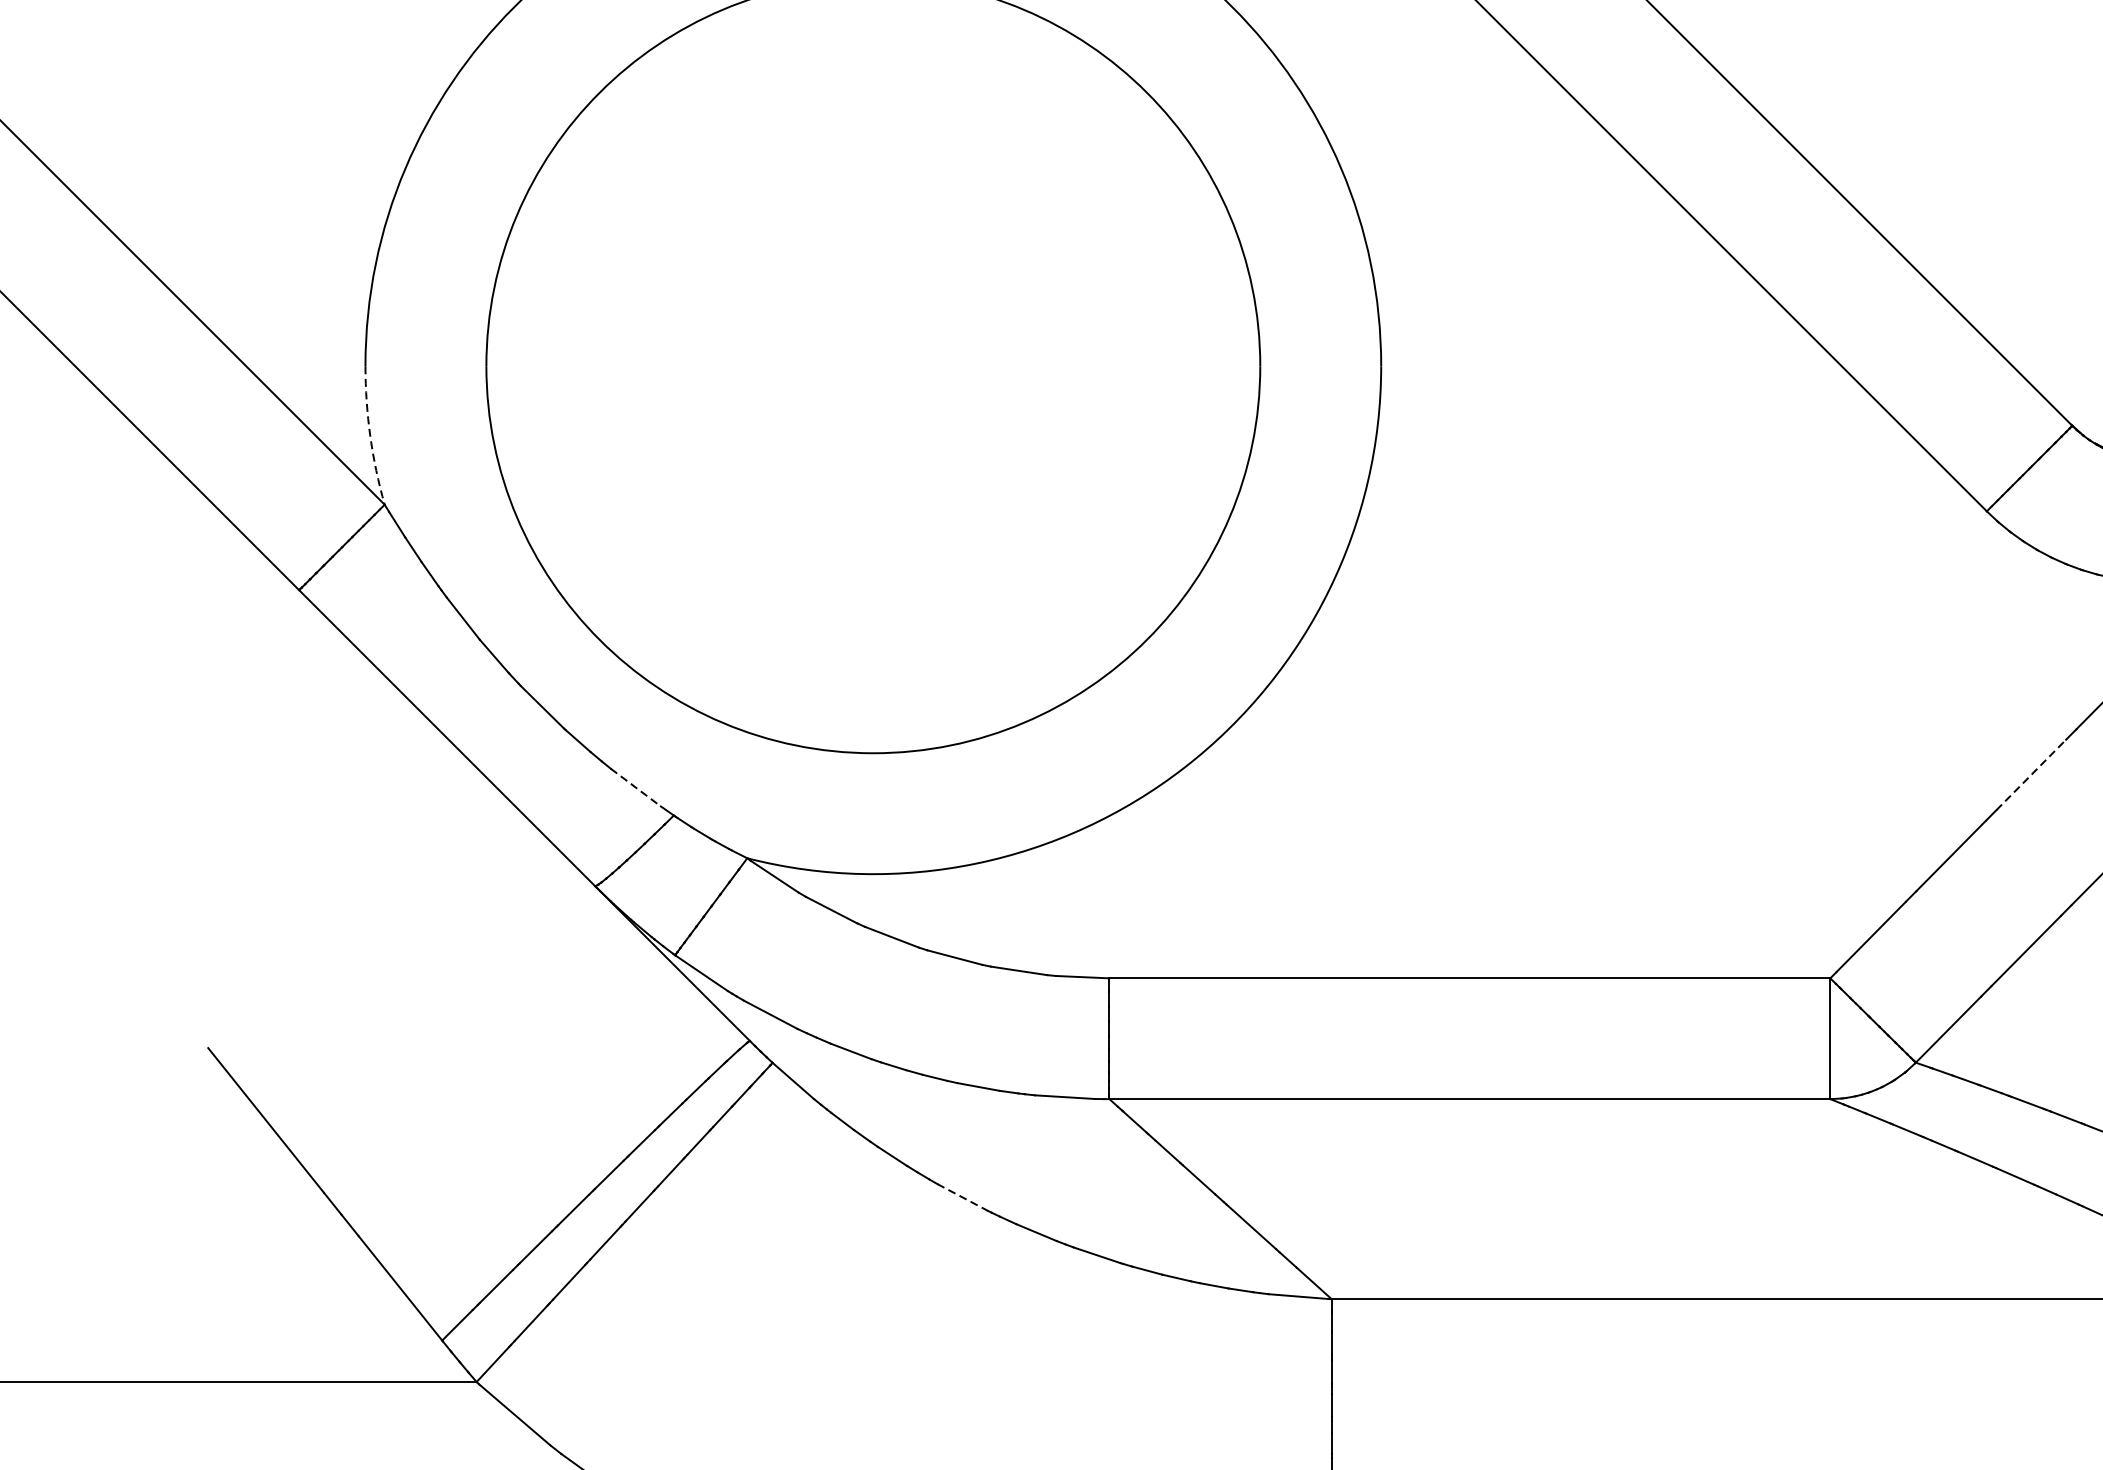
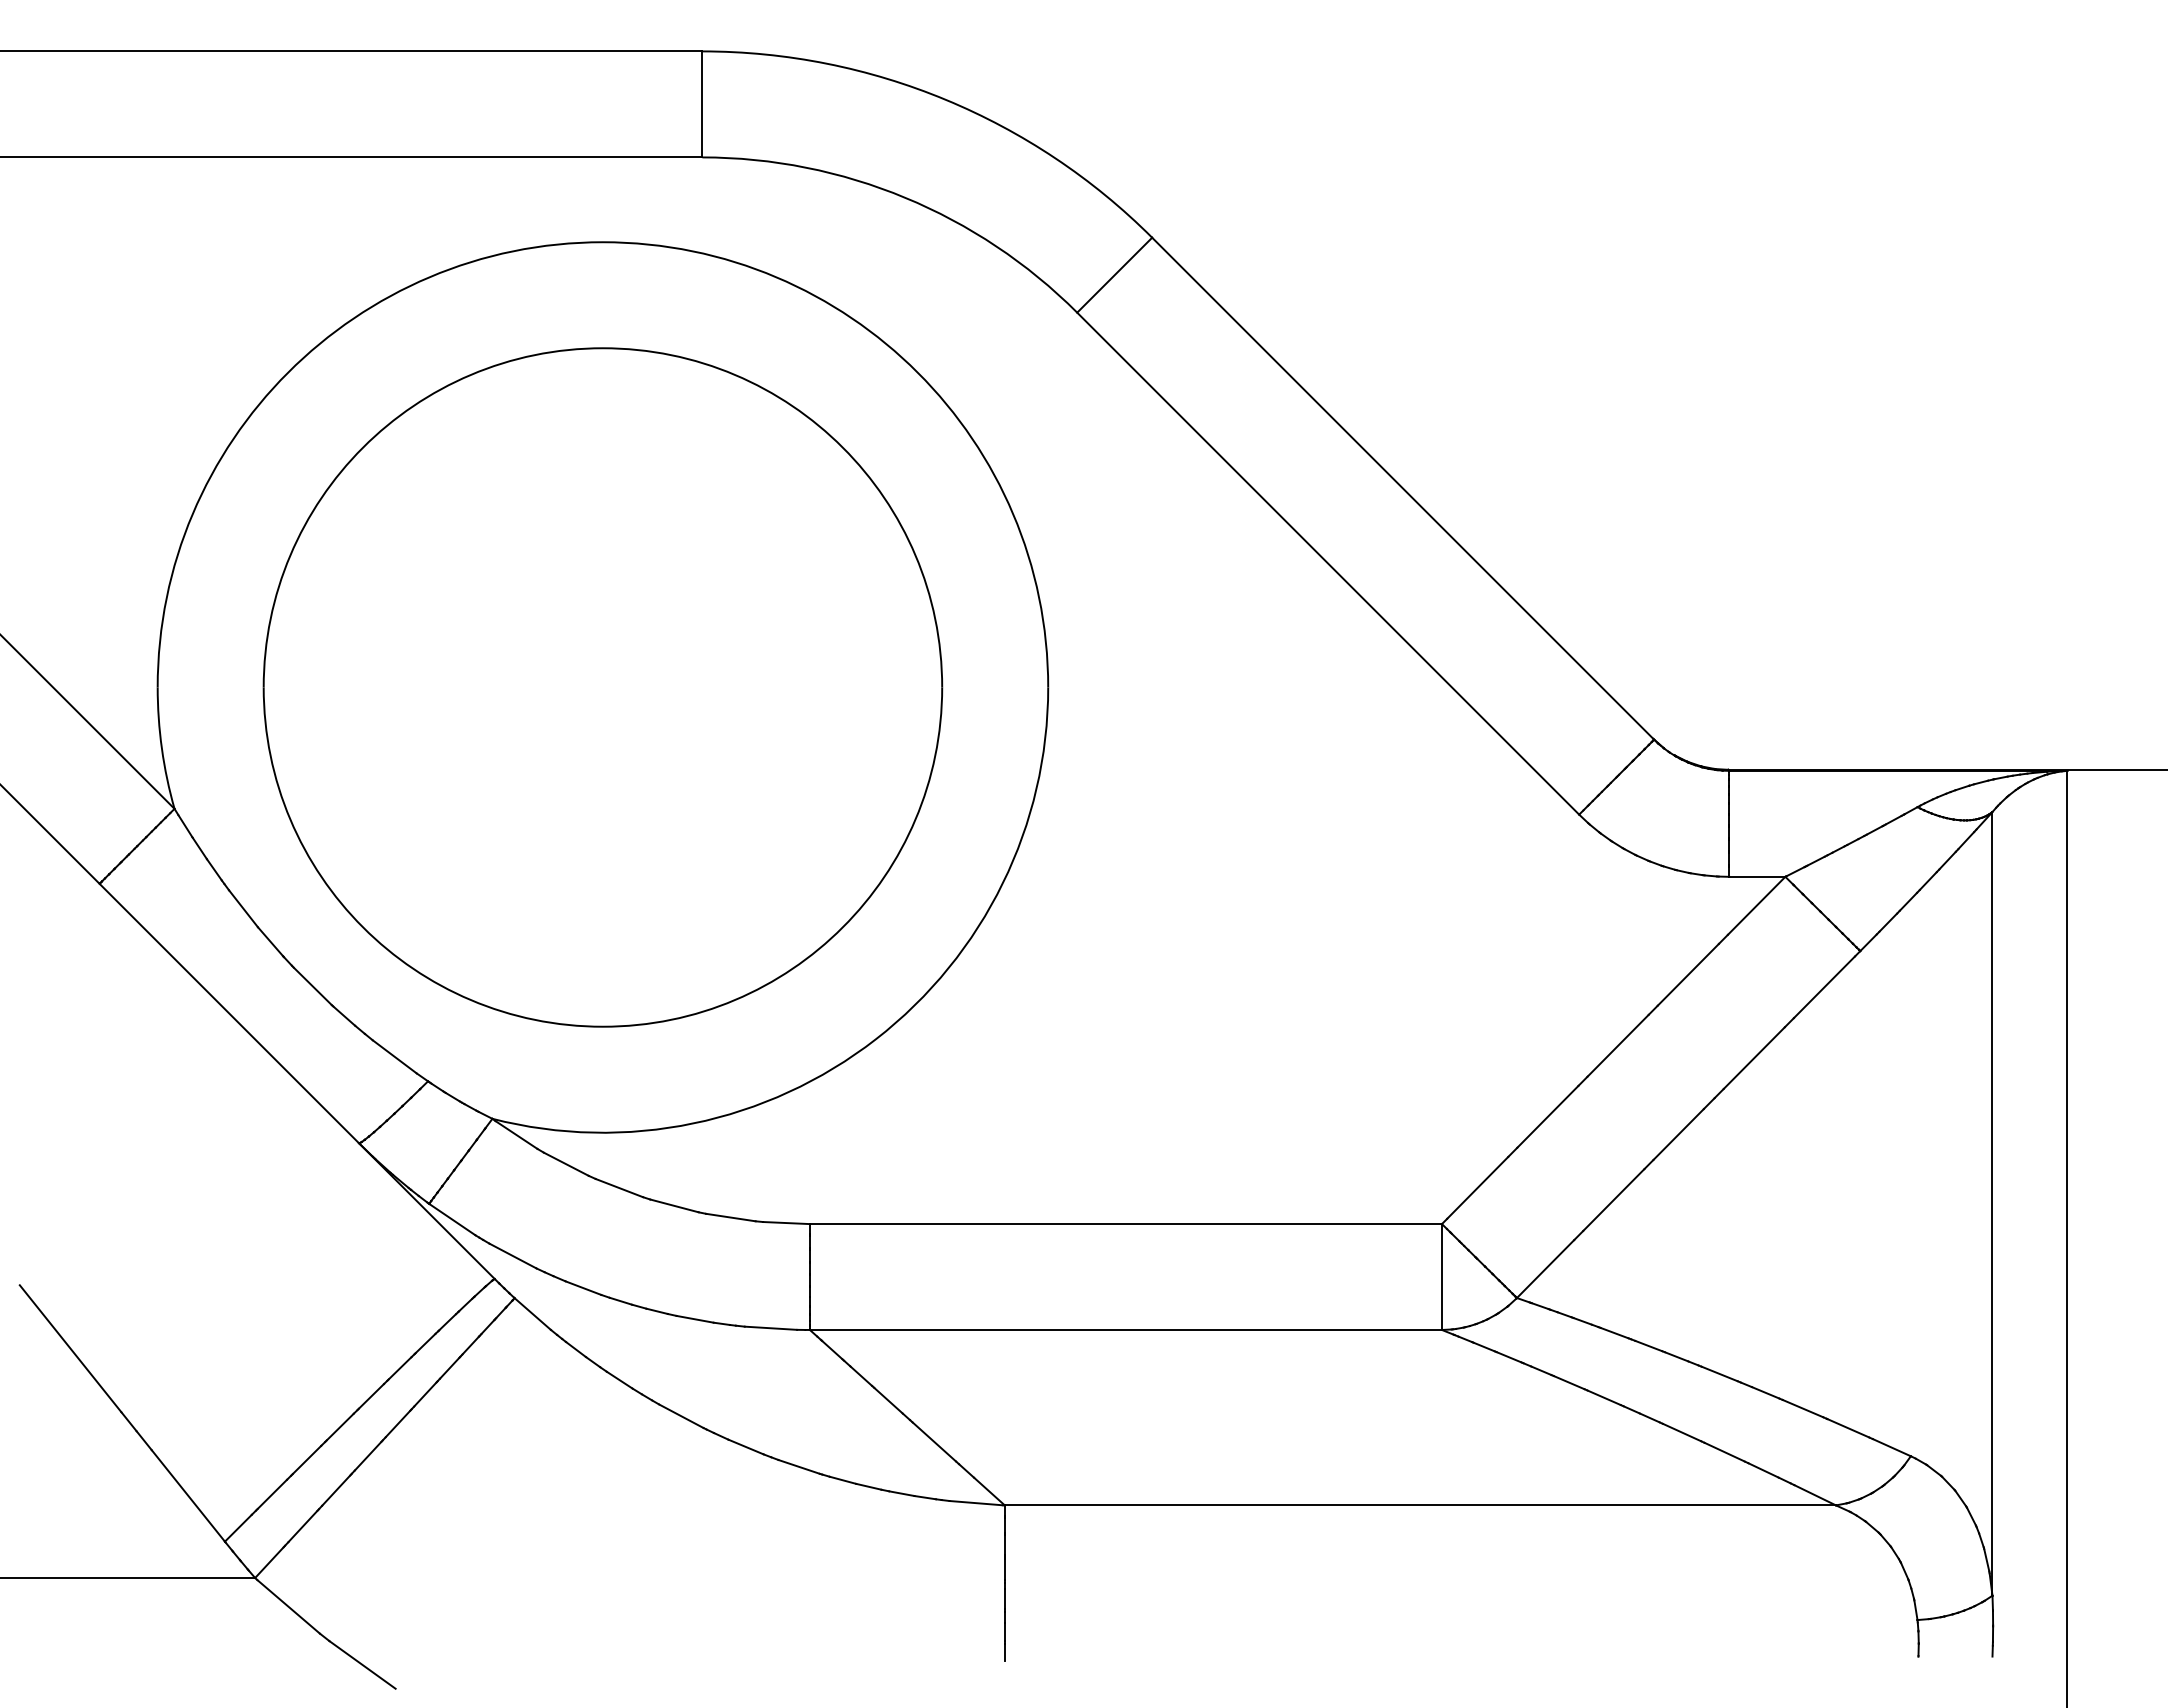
arc: (369, 435) -> (161, 748), dashed -> solid
line: (2031, 774) -> (1618, 1045), dashed -> solid
line: (635, 787) -> (394, 1056), dashed -> solid
line: (962, 1197) -> (681, 1416), dashed -> solid

